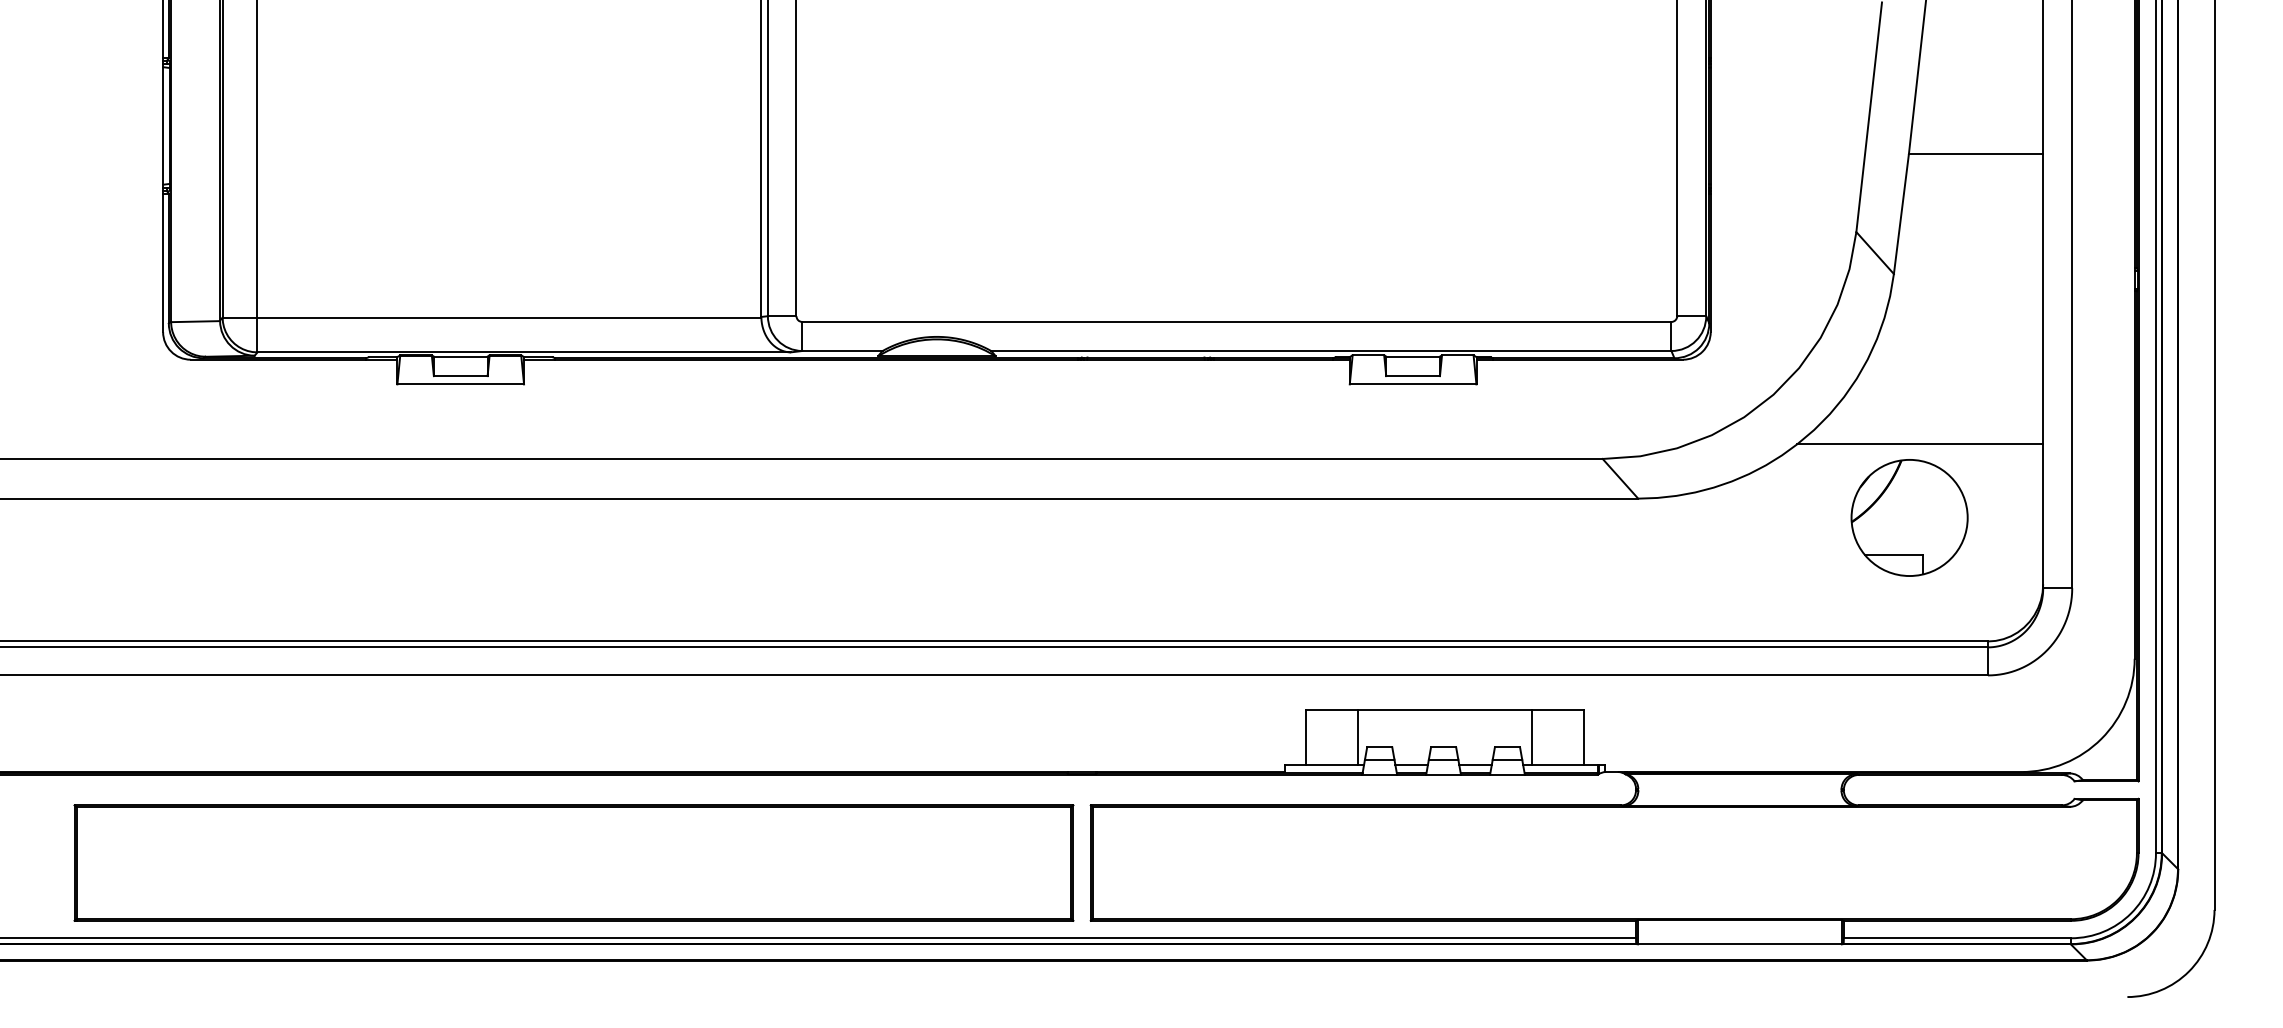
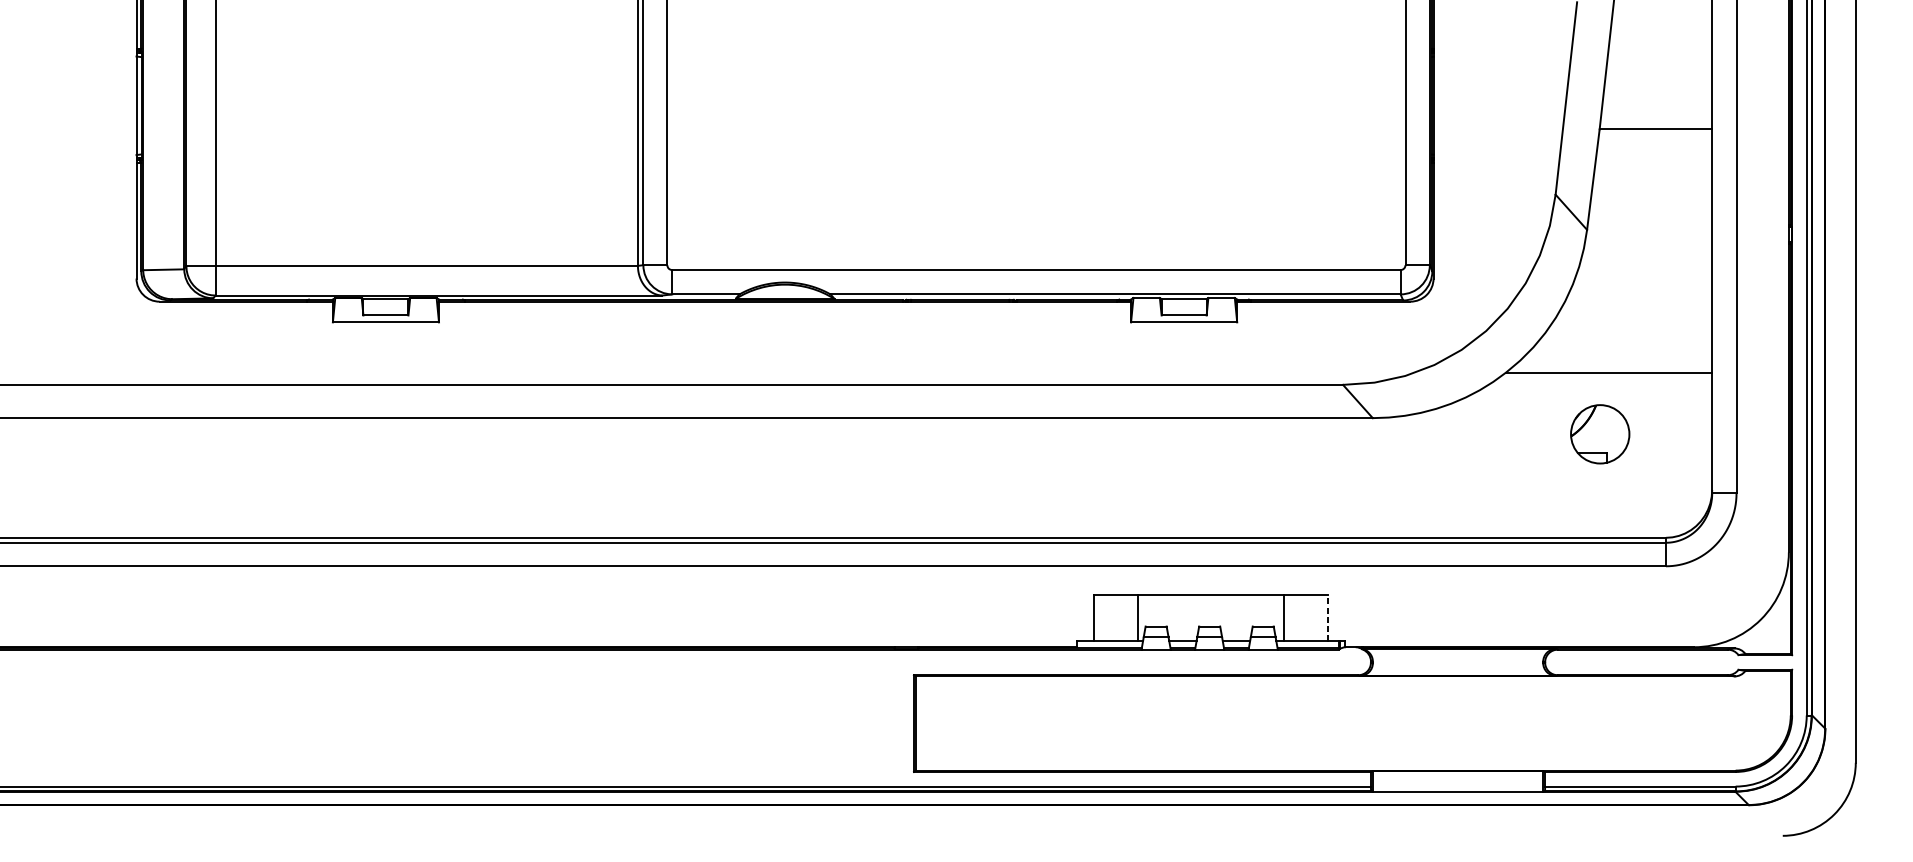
part: (1909, 517) -> (1600, 433), size x0.6
line: (1584, 737) -> (1327, 618), solid -> dashed
part: (573, 862) -> (480, 723), removed

